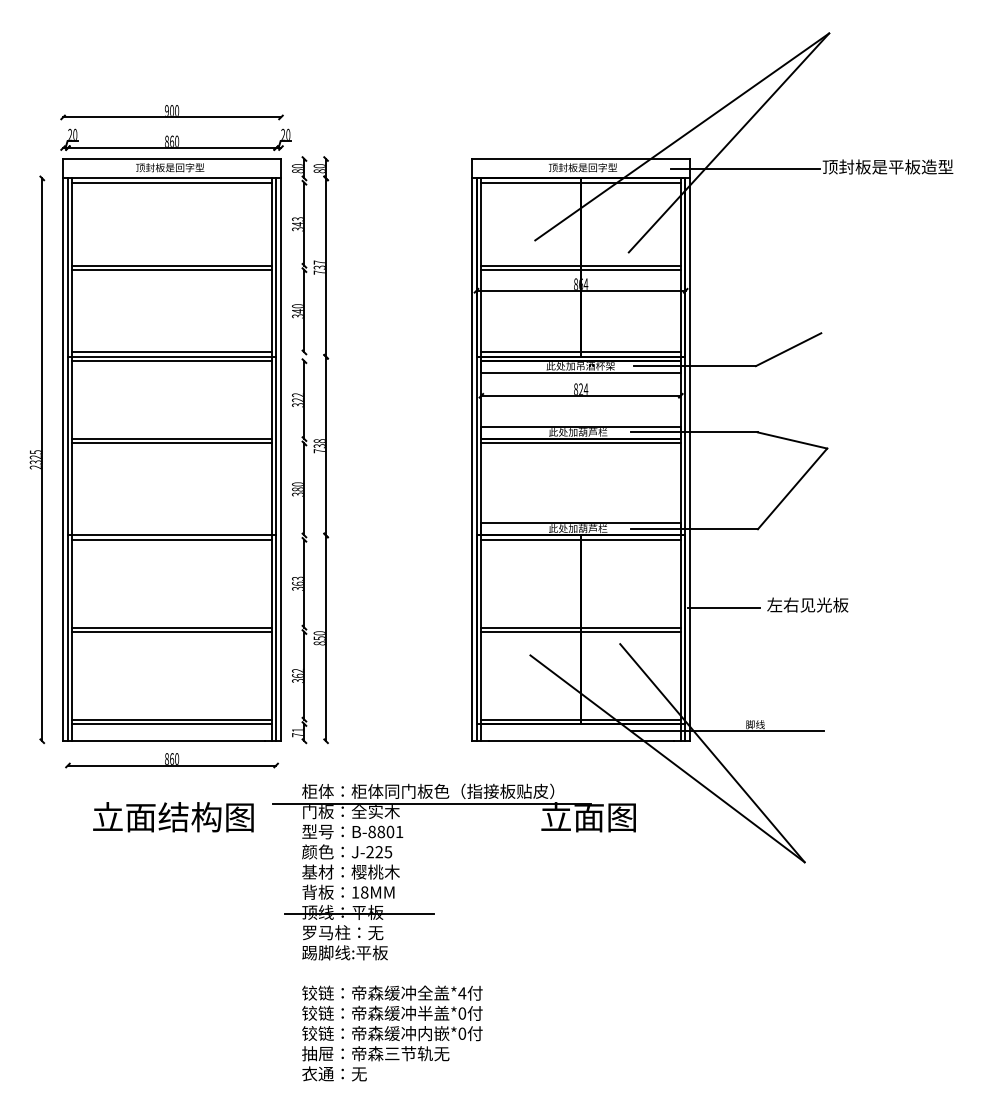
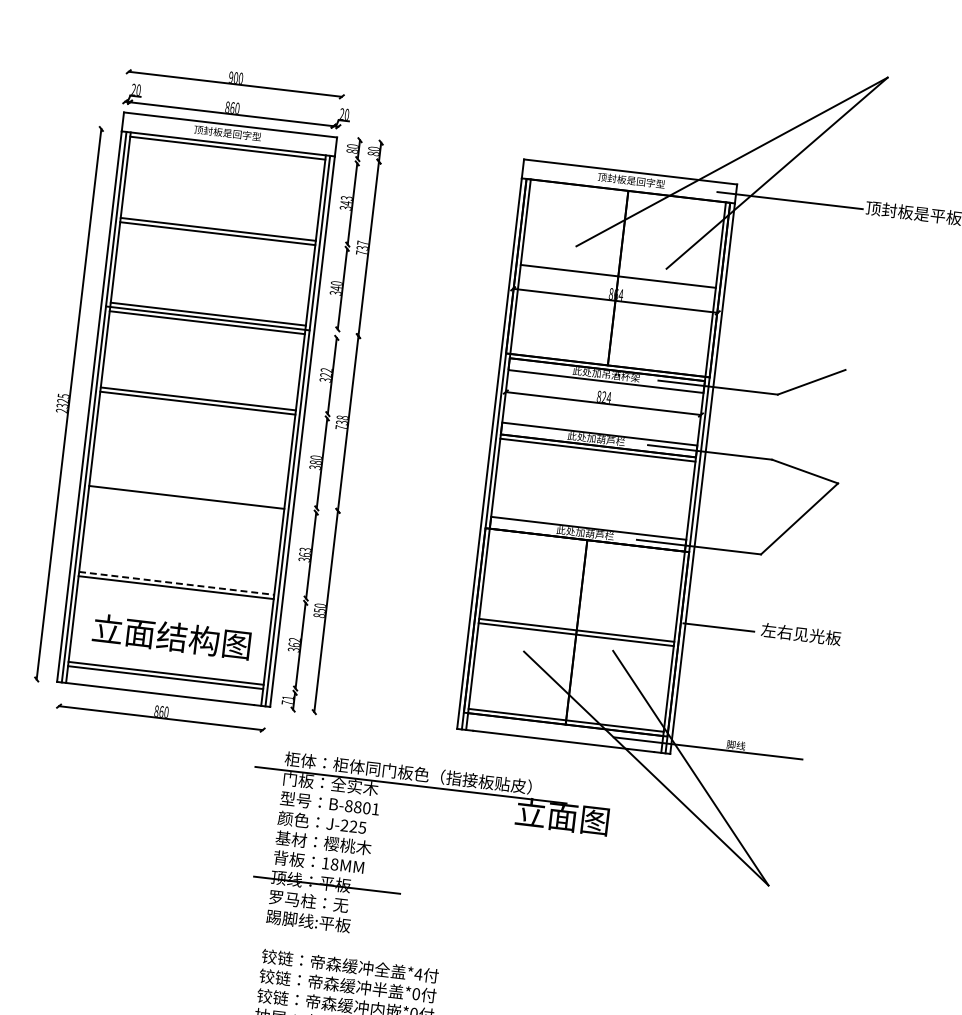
line: (580, 182) -> (627, 194), removed
line: (580, 270) -> (617, 280), removed
line: (580, 352) -> (607, 361), removed
line: (171, 535) -> (186, 493), removed
line: (580, 539) -> (586, 544), removed
line: (172, 627) -> (177, 583), solid -> dashed
text: (173, 817) -> (171, 637), moved

